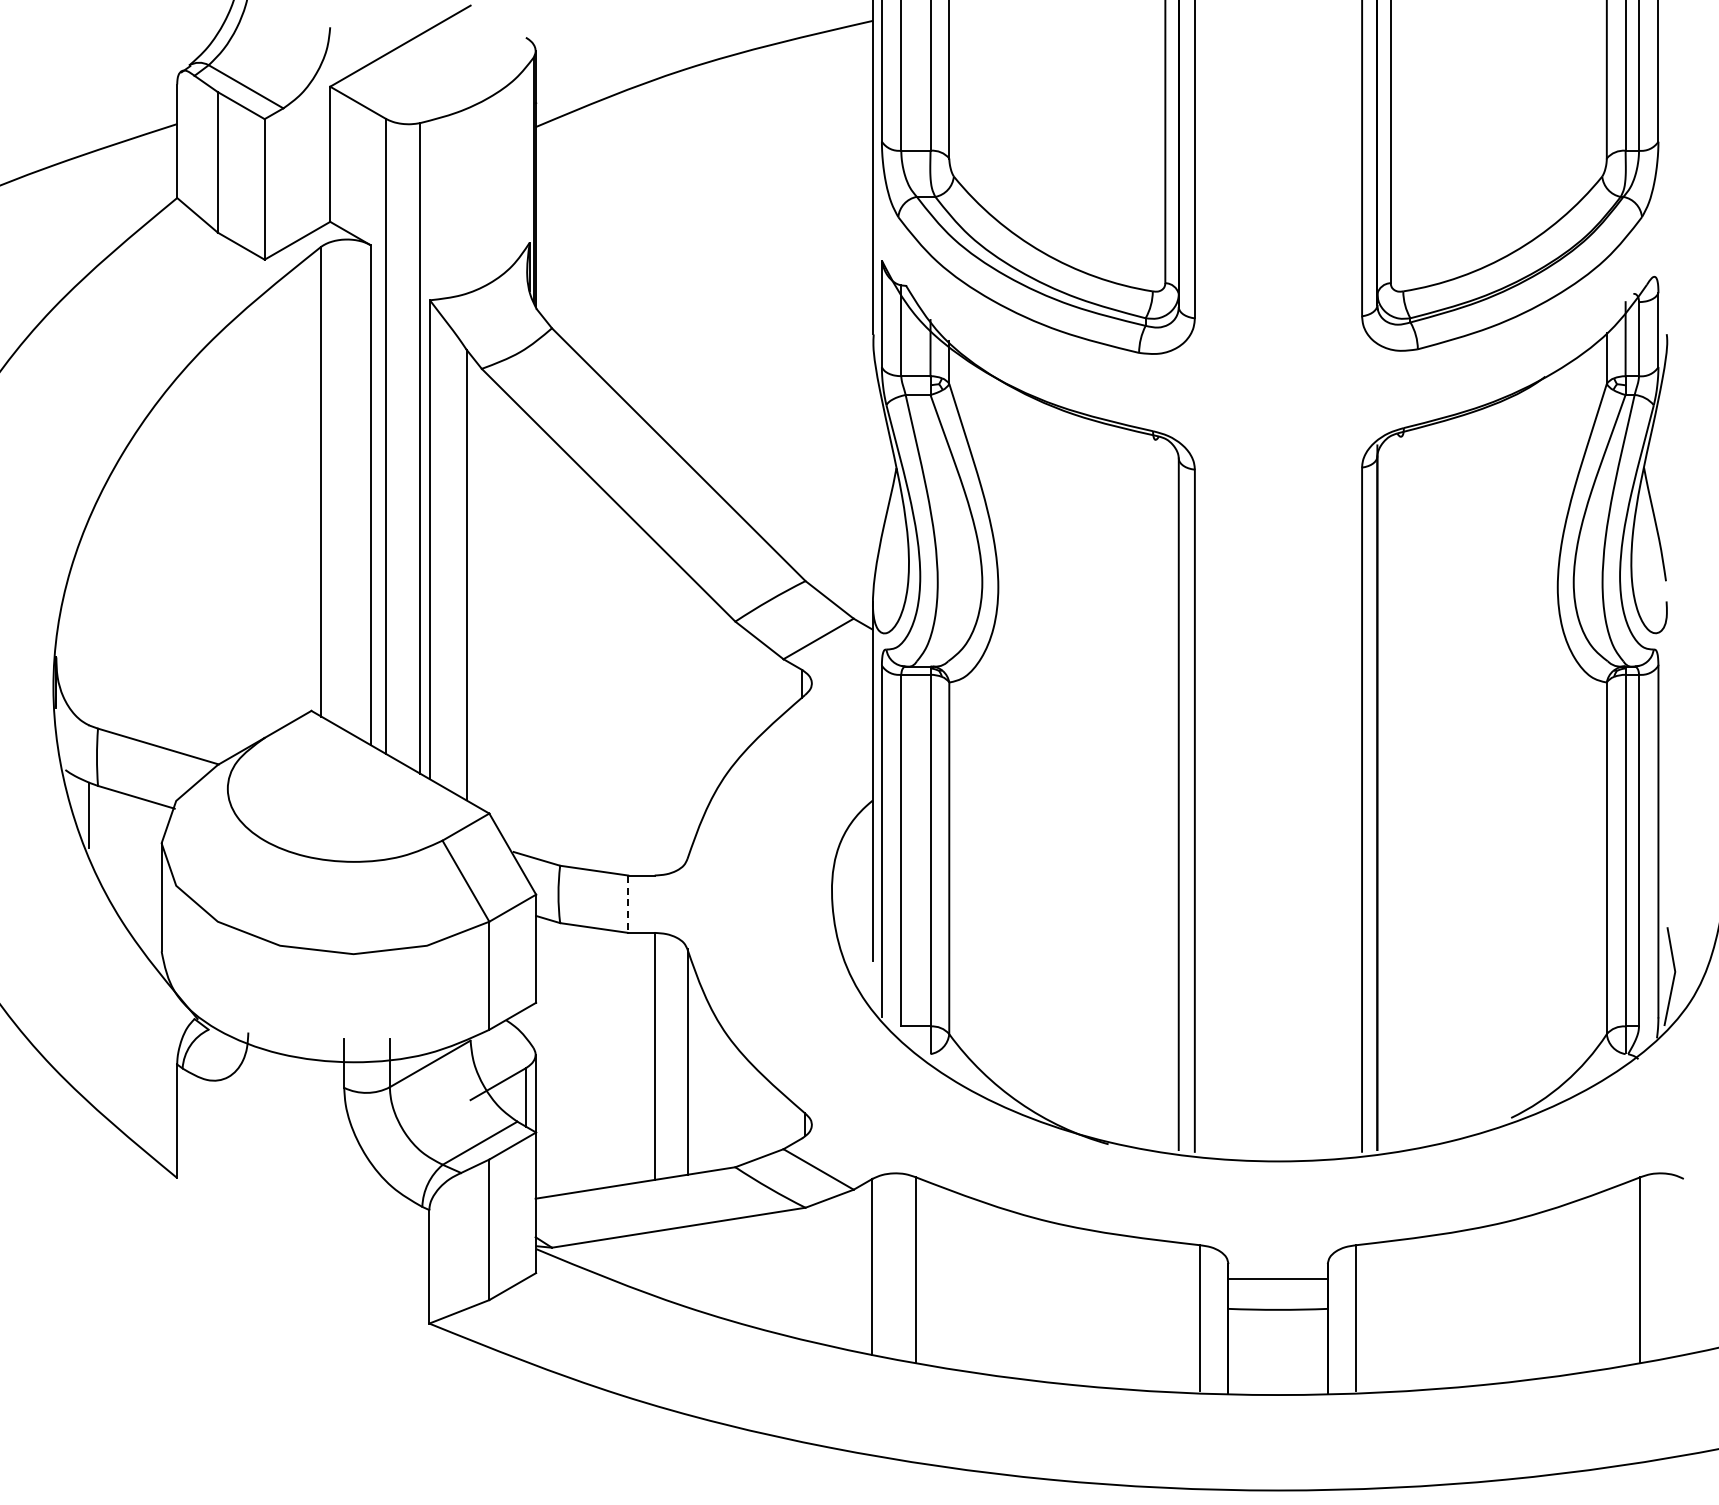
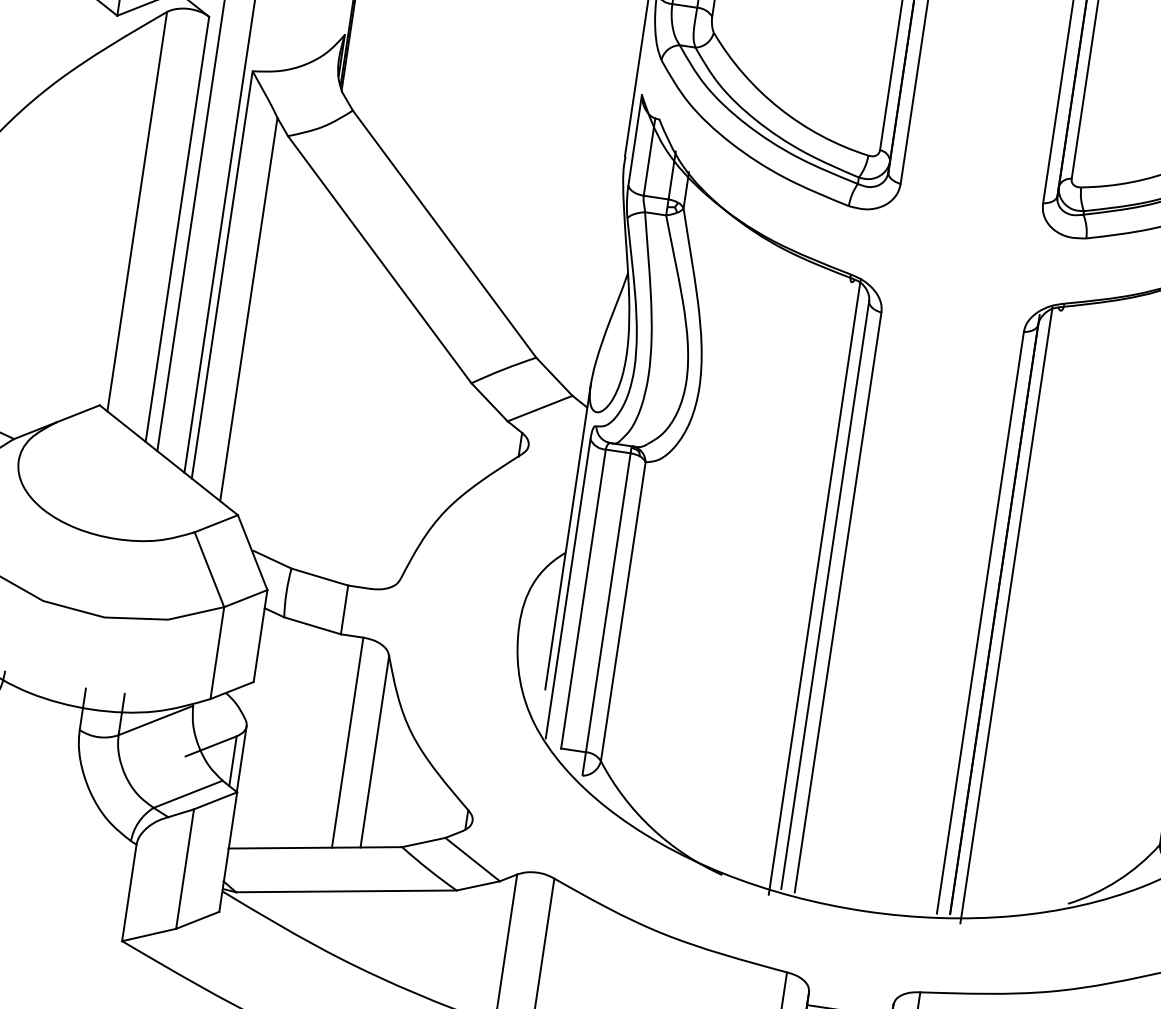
line: (1165, 796) -> (814, 586), added
line: (1390, 796) -> (1006, 615), added
line: (628, 904) -> (344, 610), dashed -> solid

